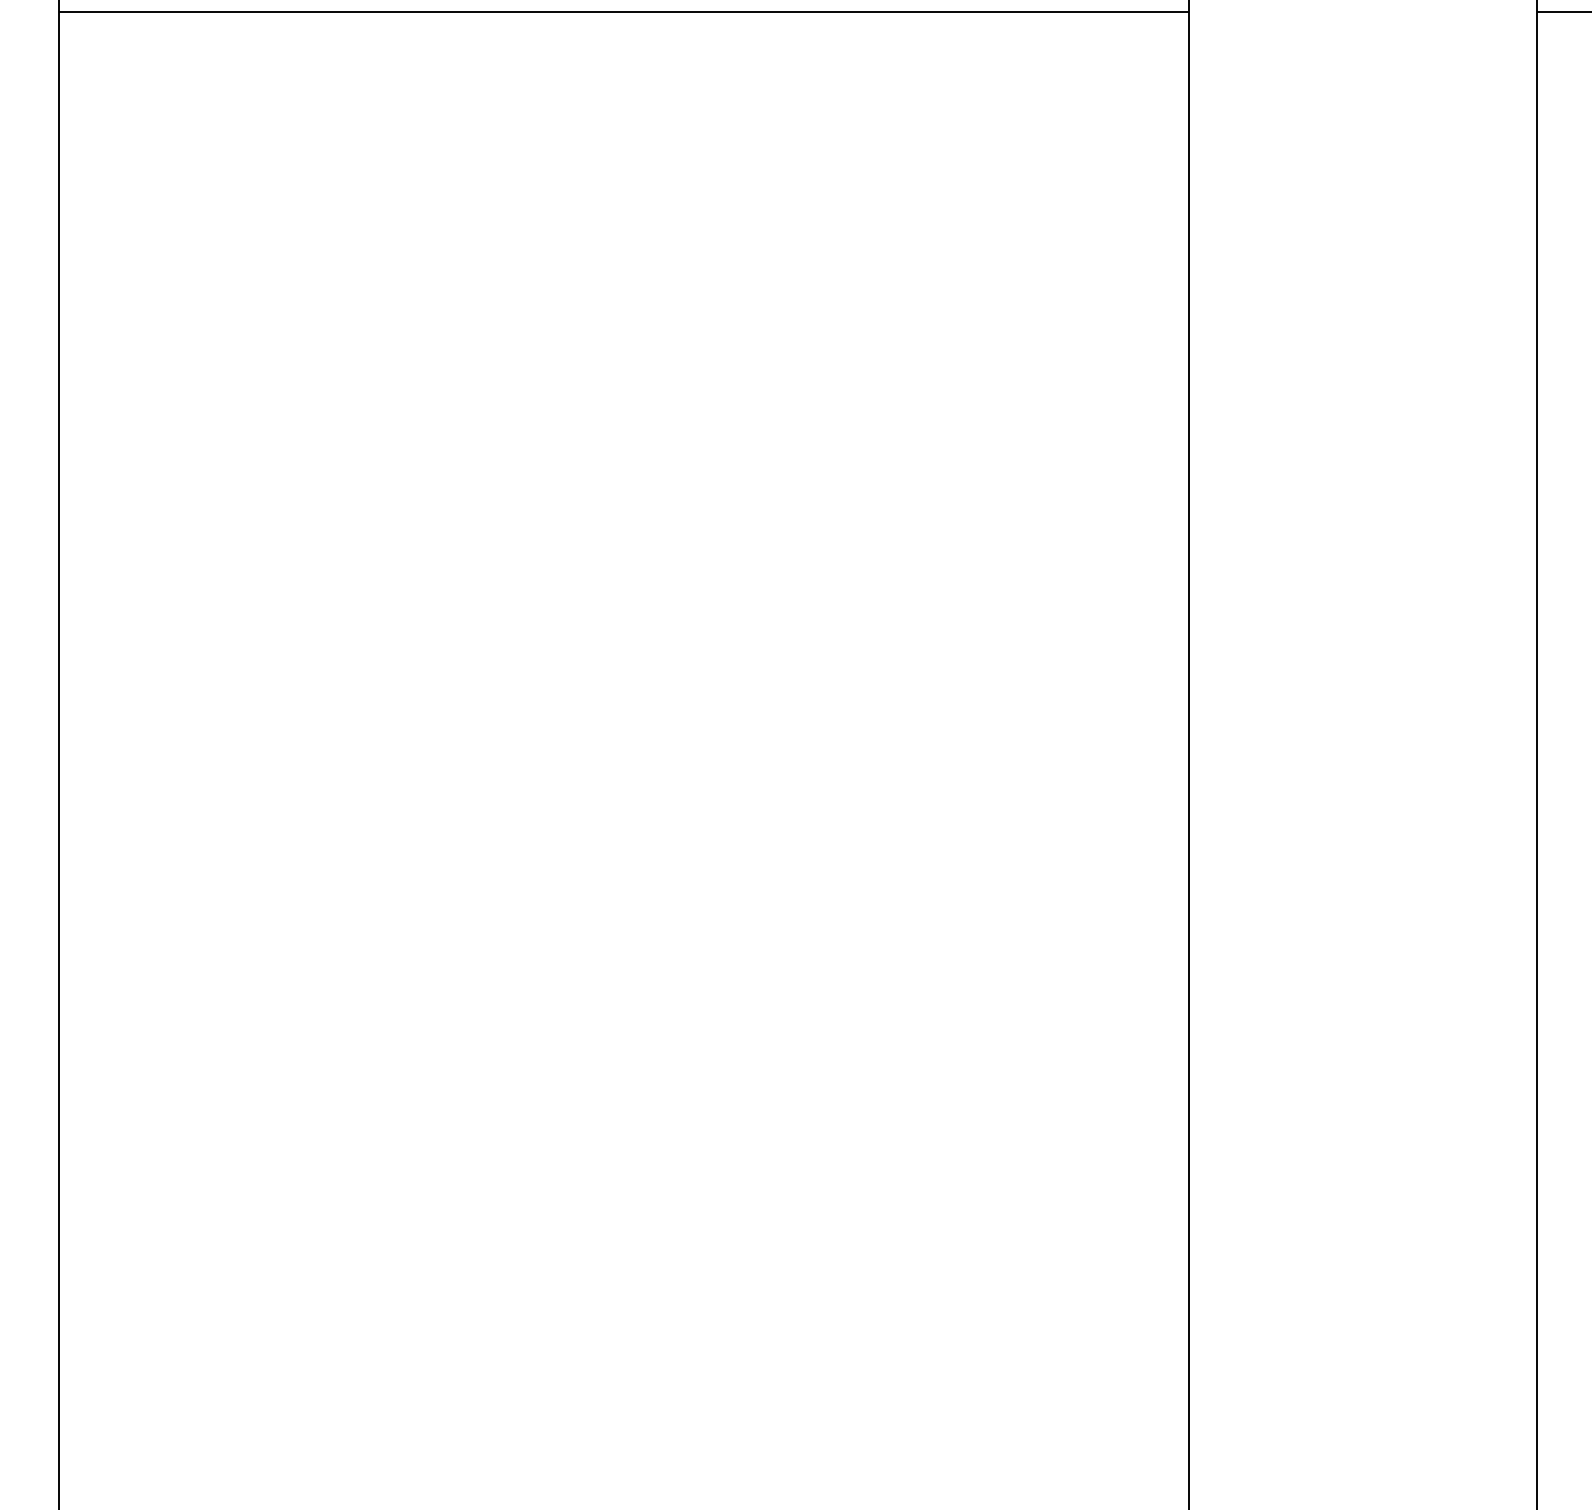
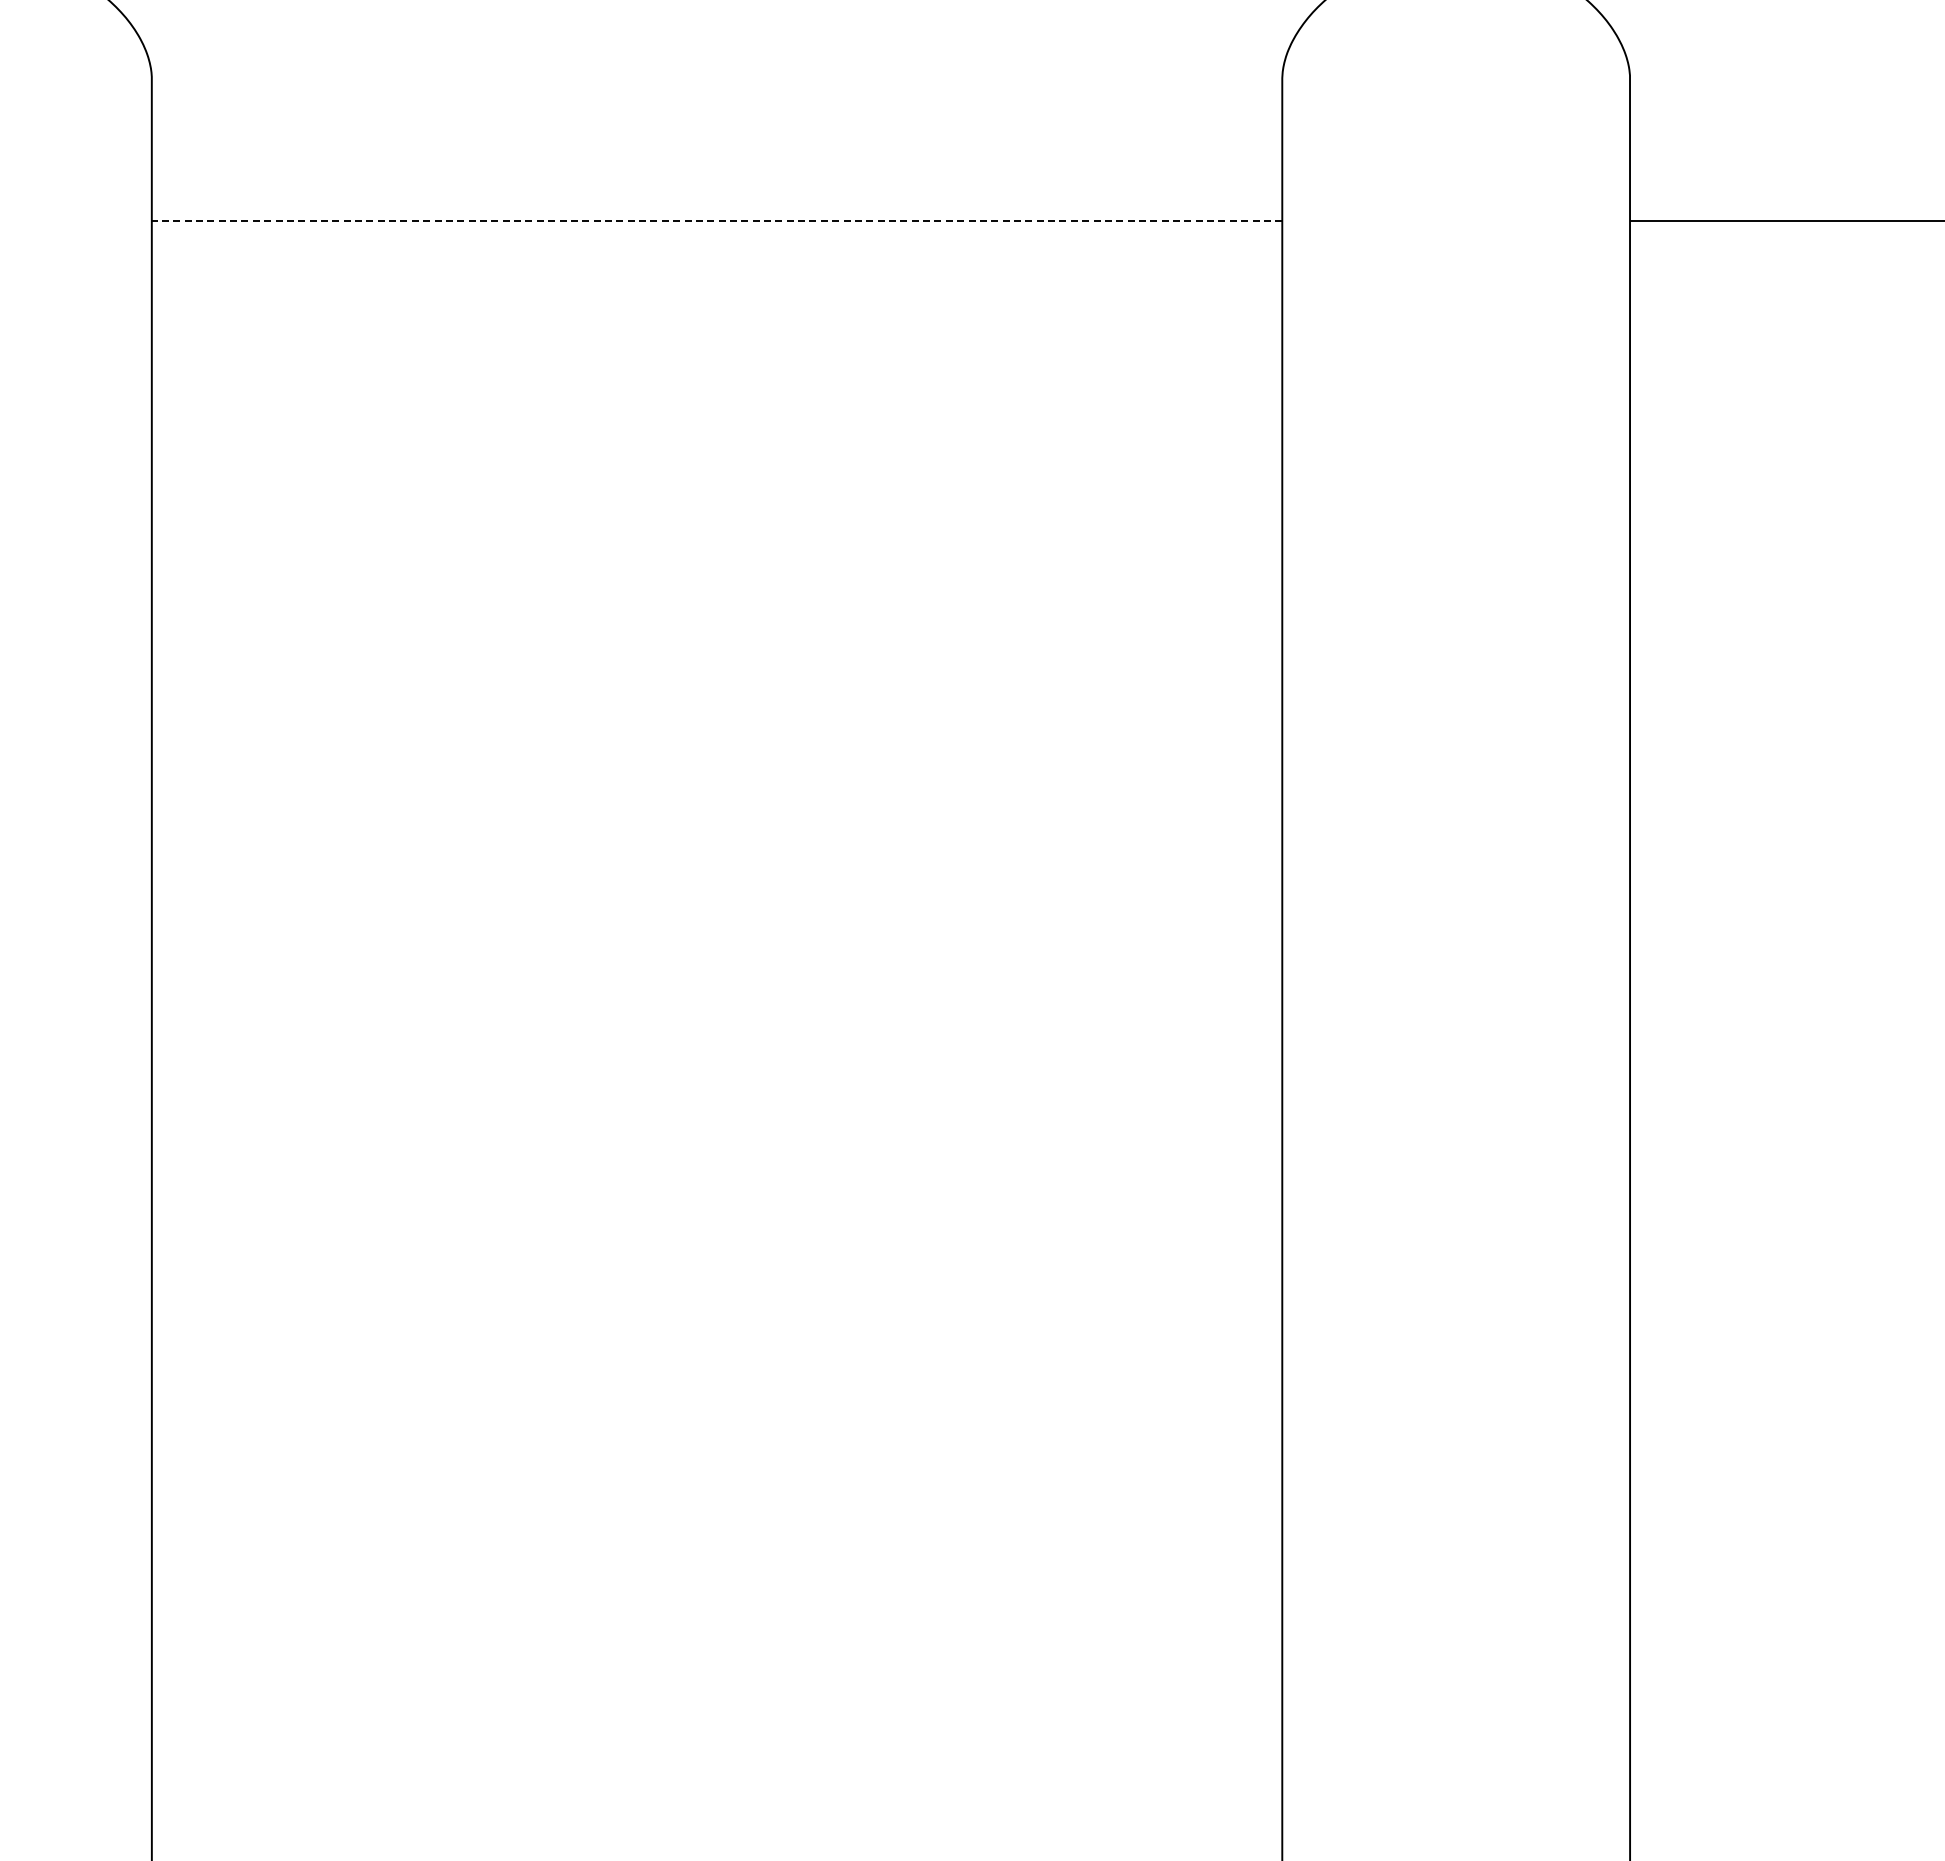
line: (623, 11) -> (716, 220), solid -> dashed

